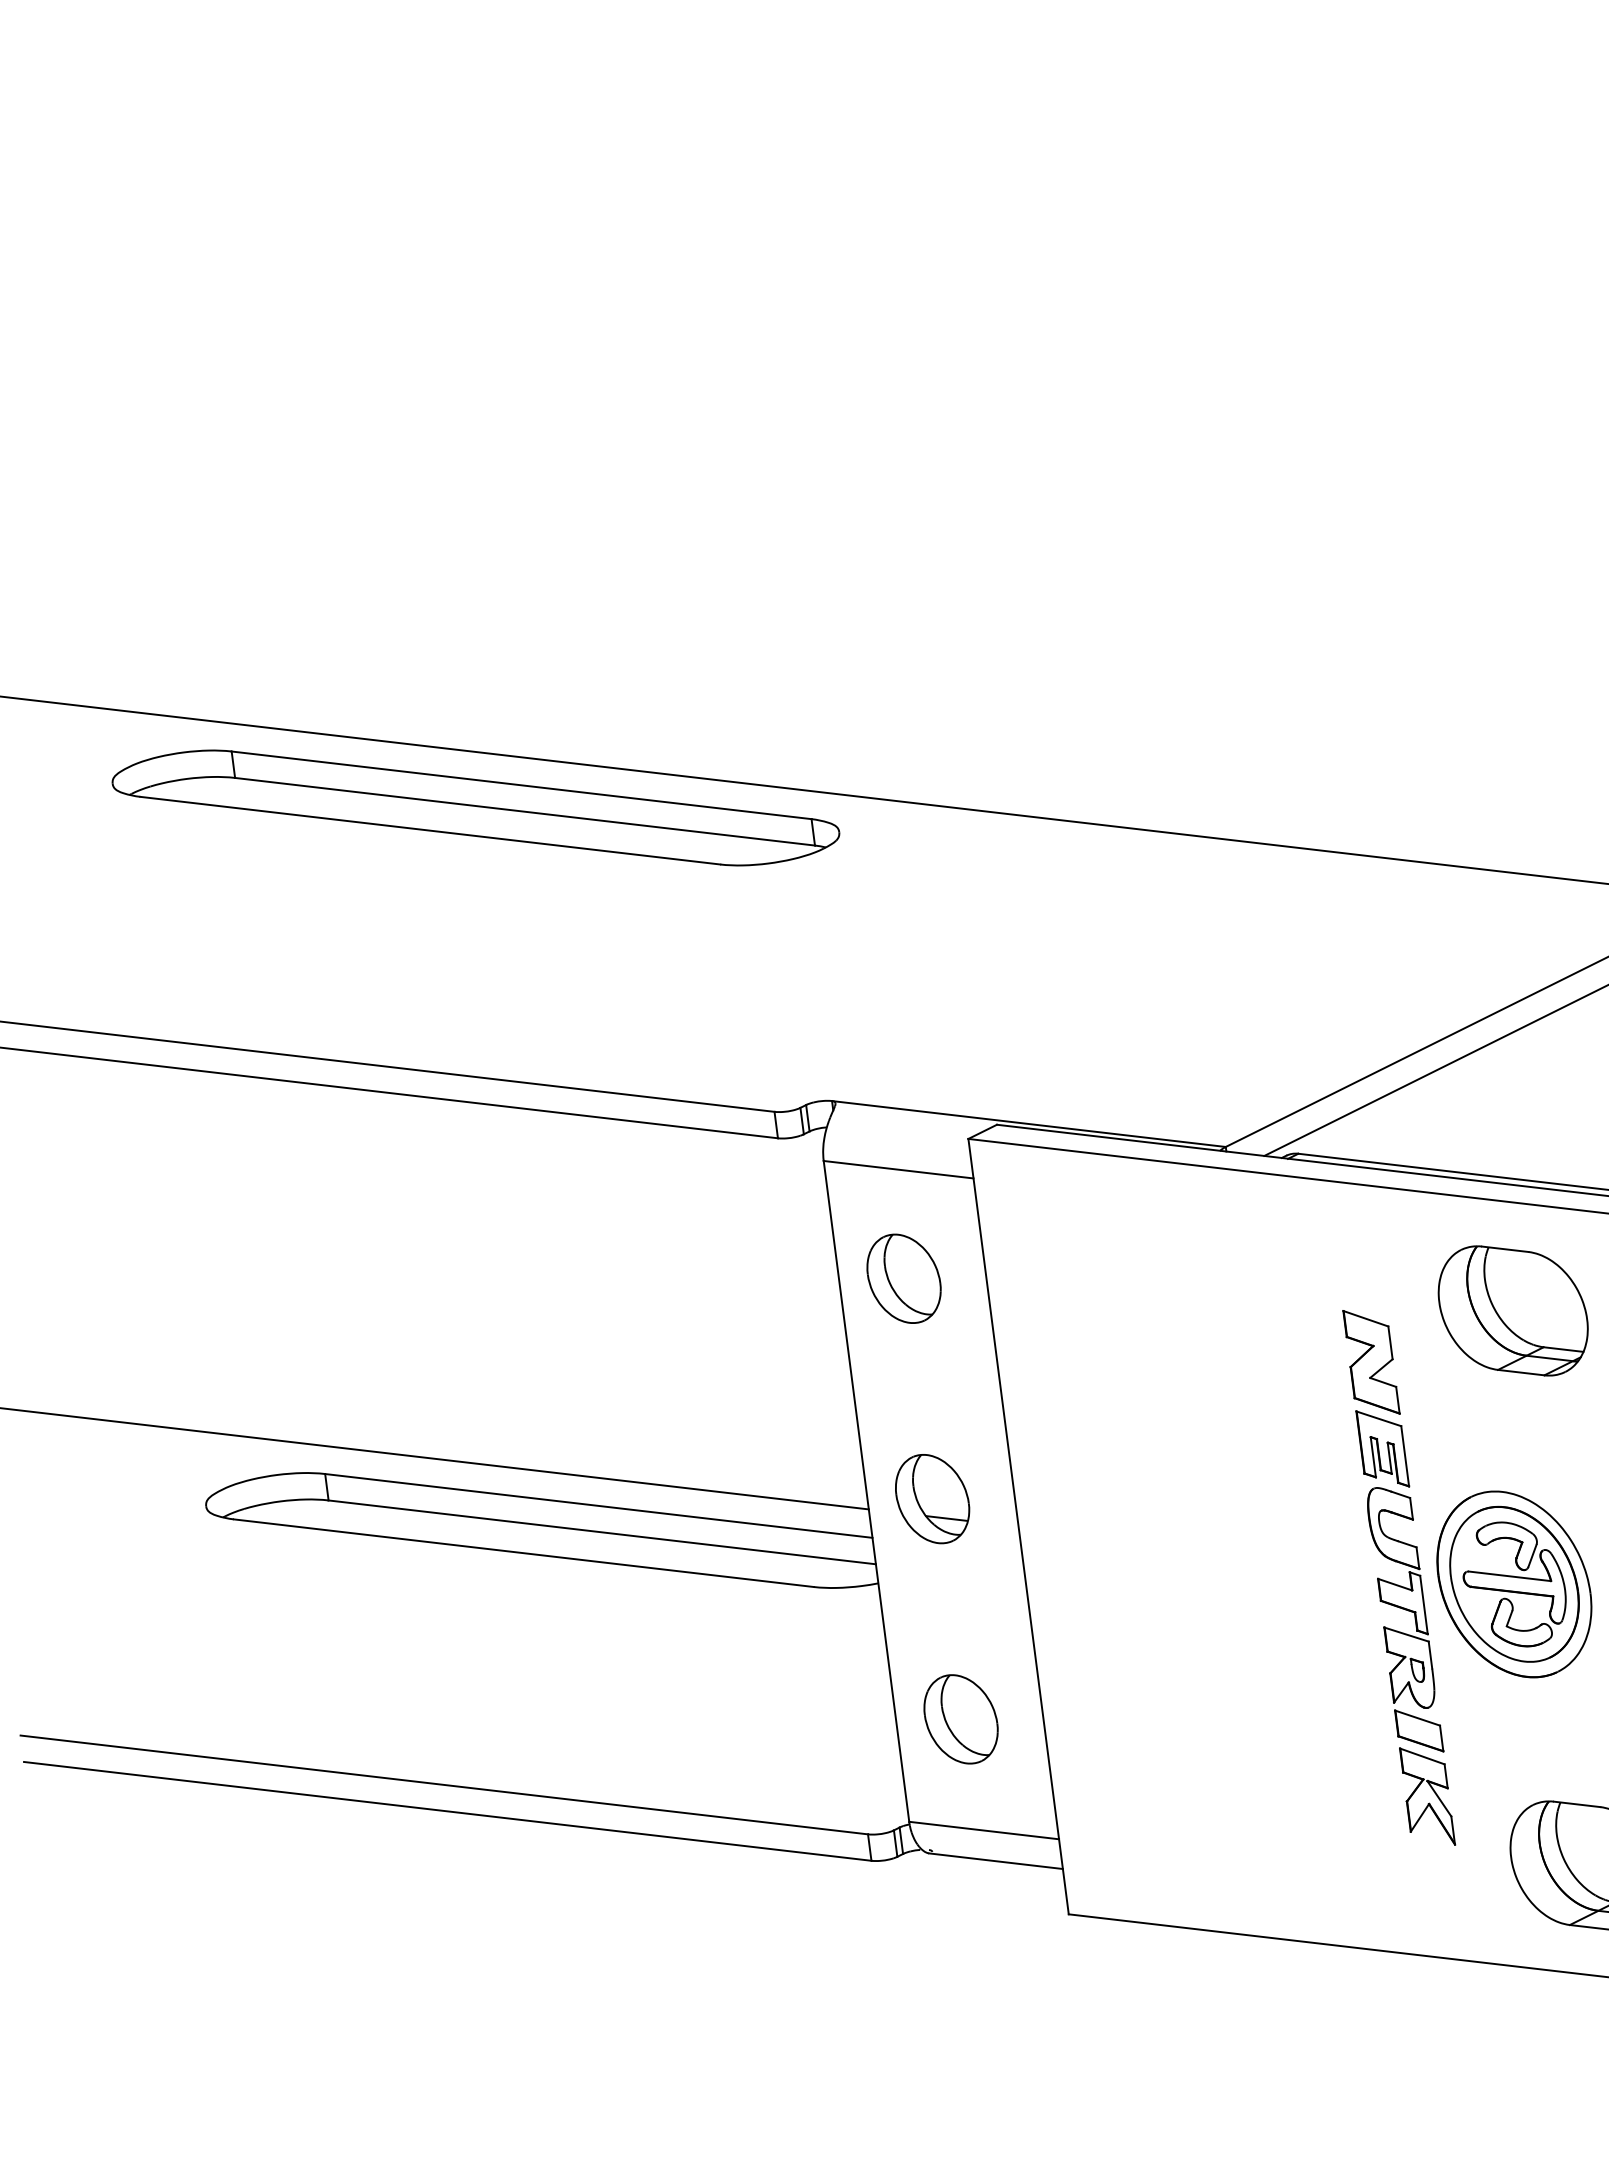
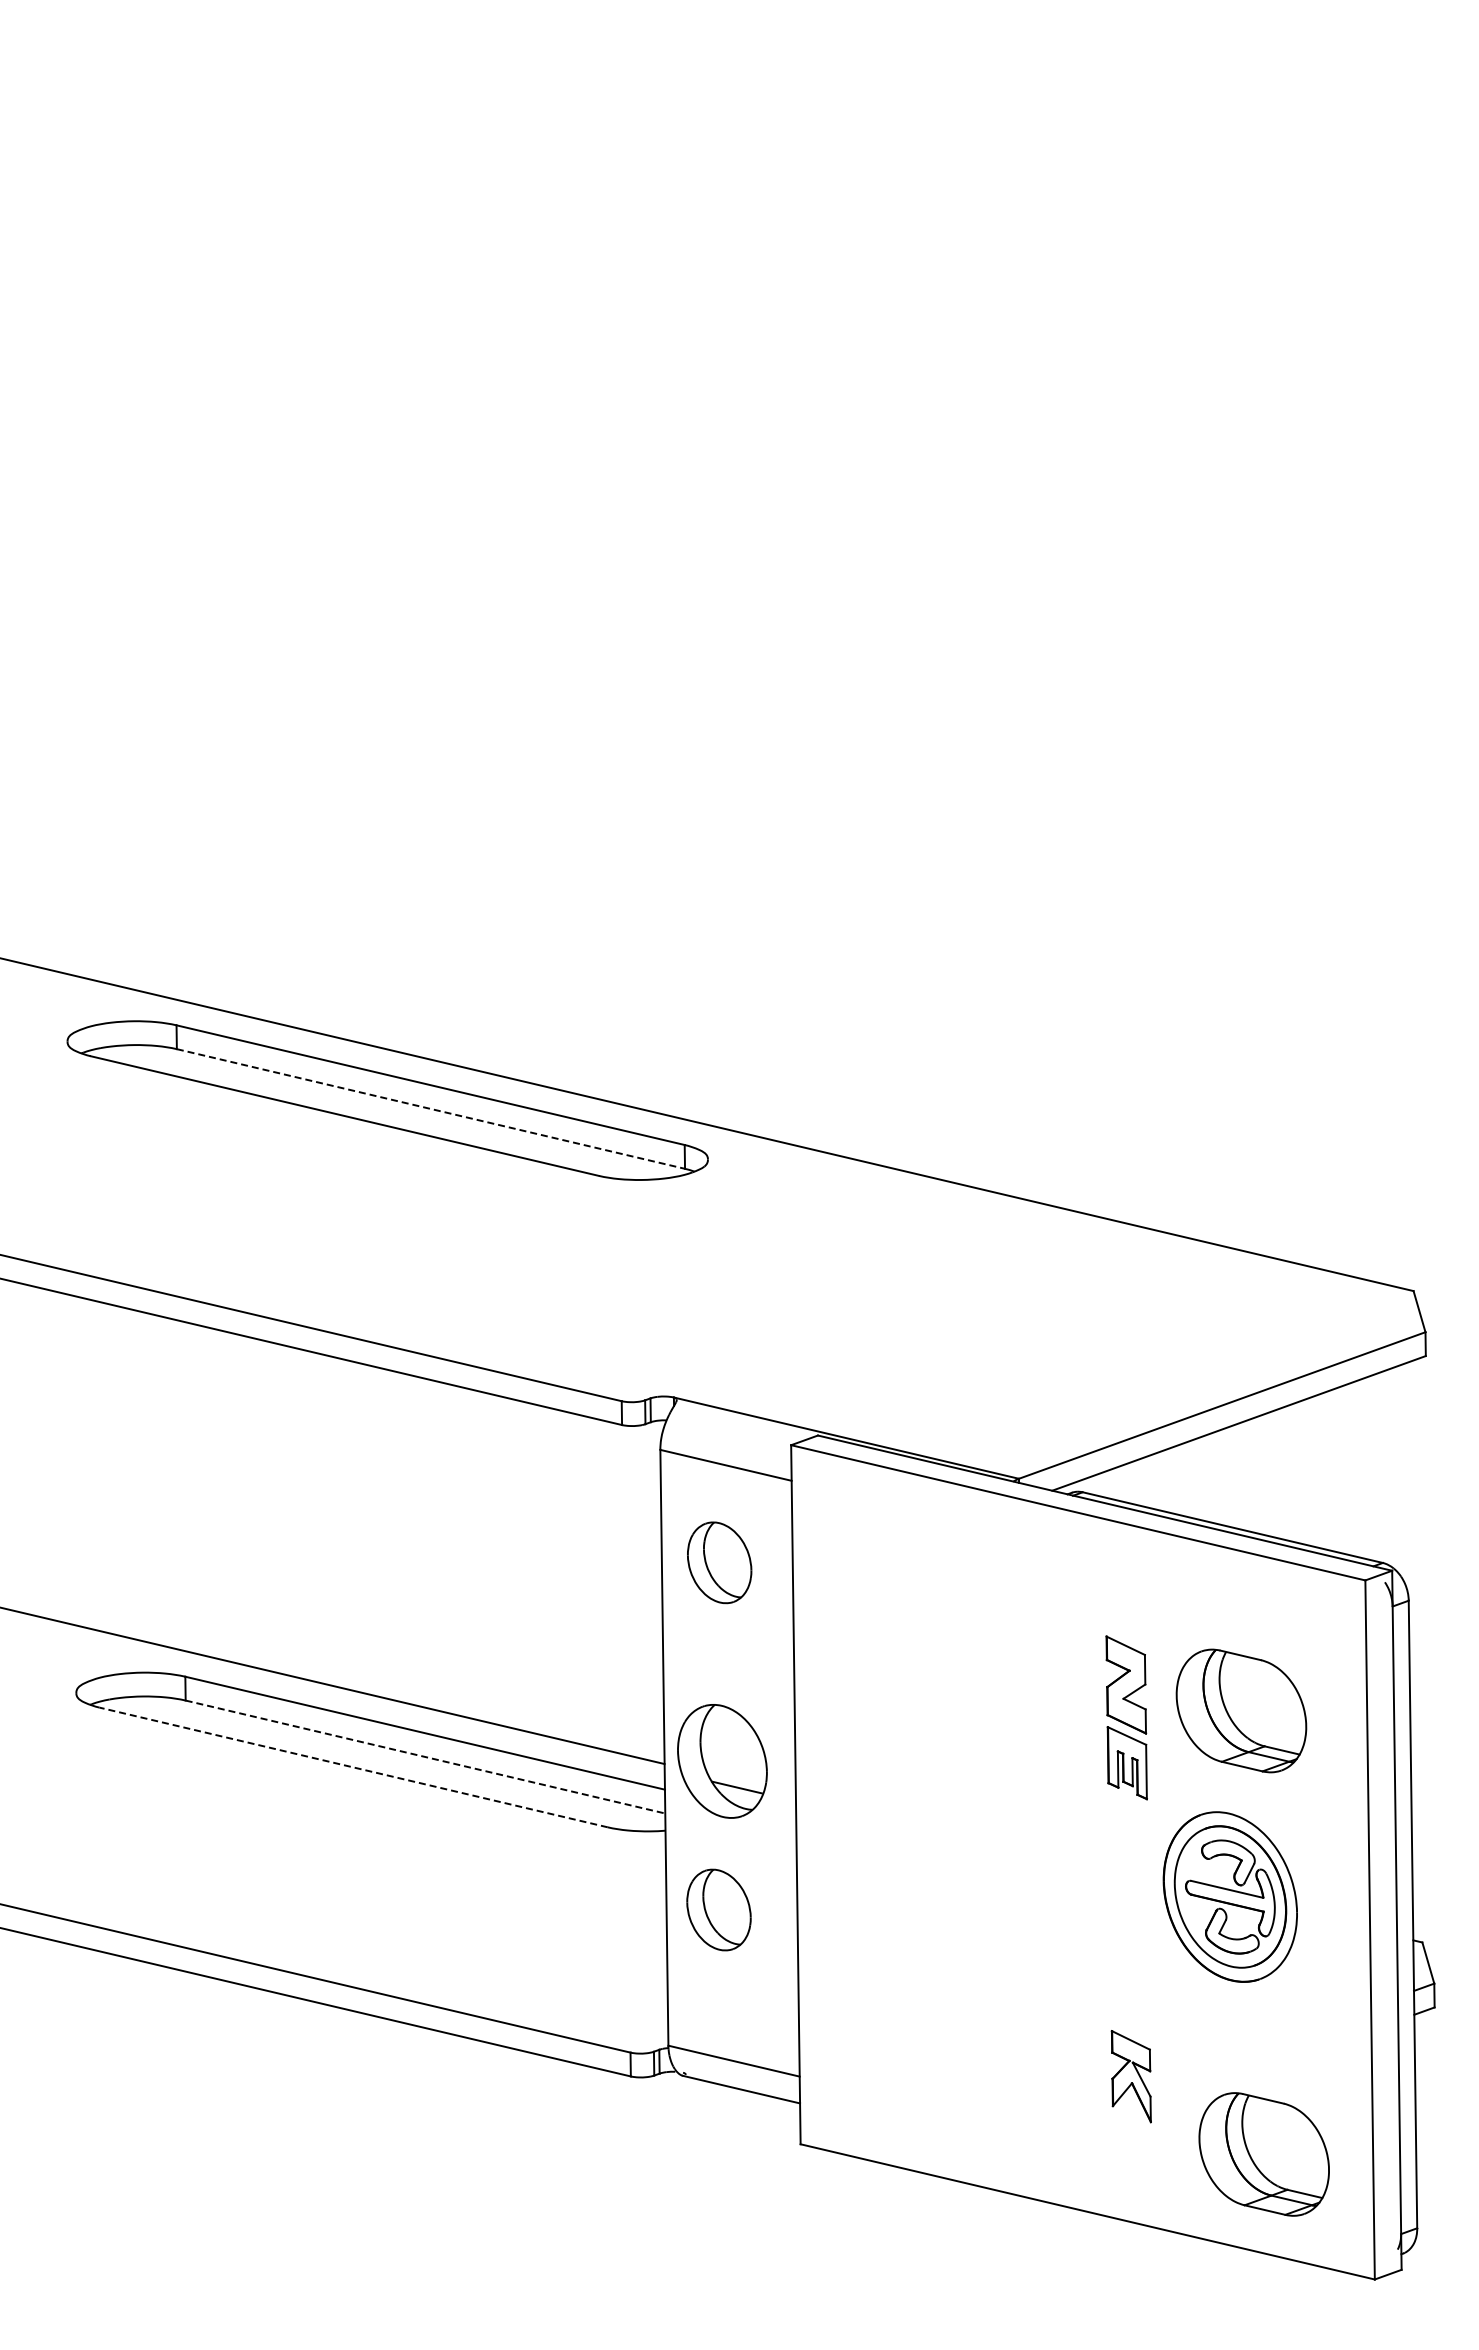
line: (525, 812) -> (431, 1109), solid -> dashed
part: (1513, 1310) -> (1241, 1710), moved
part: (931, 1499) -> (721, 1761), size x1.4
line: (602, 1532) -> (425, 1757), solid -> dashed
line: (523, 1553) -> (353, 1767), solid -> dashed
part: (1408, 1611) -> (1133, 1910), removed
part: (960, 1718) -> (718, 1909), moved

